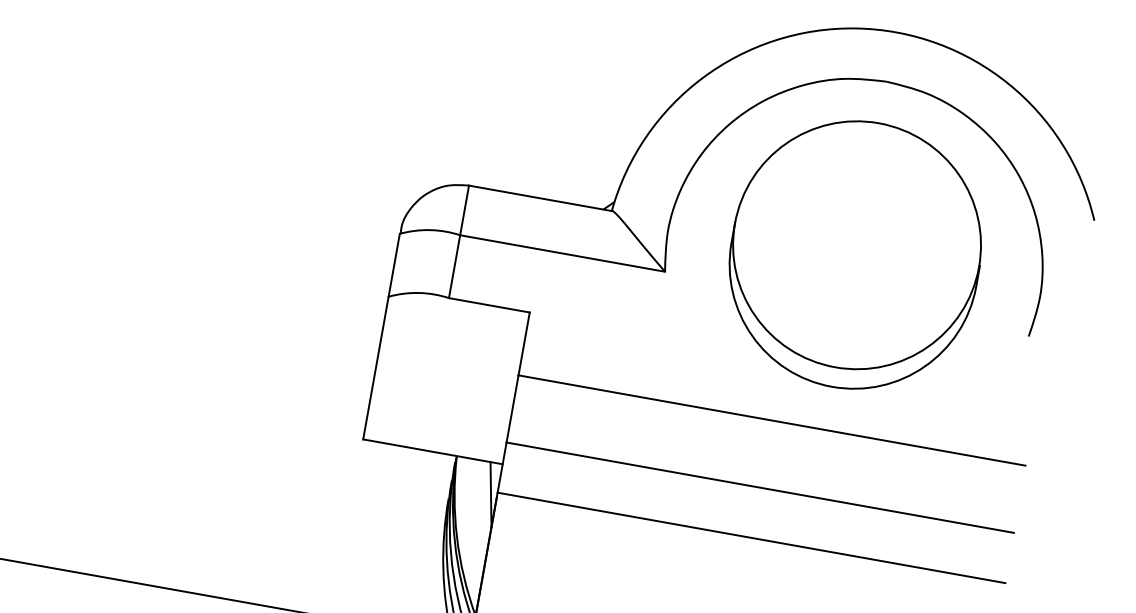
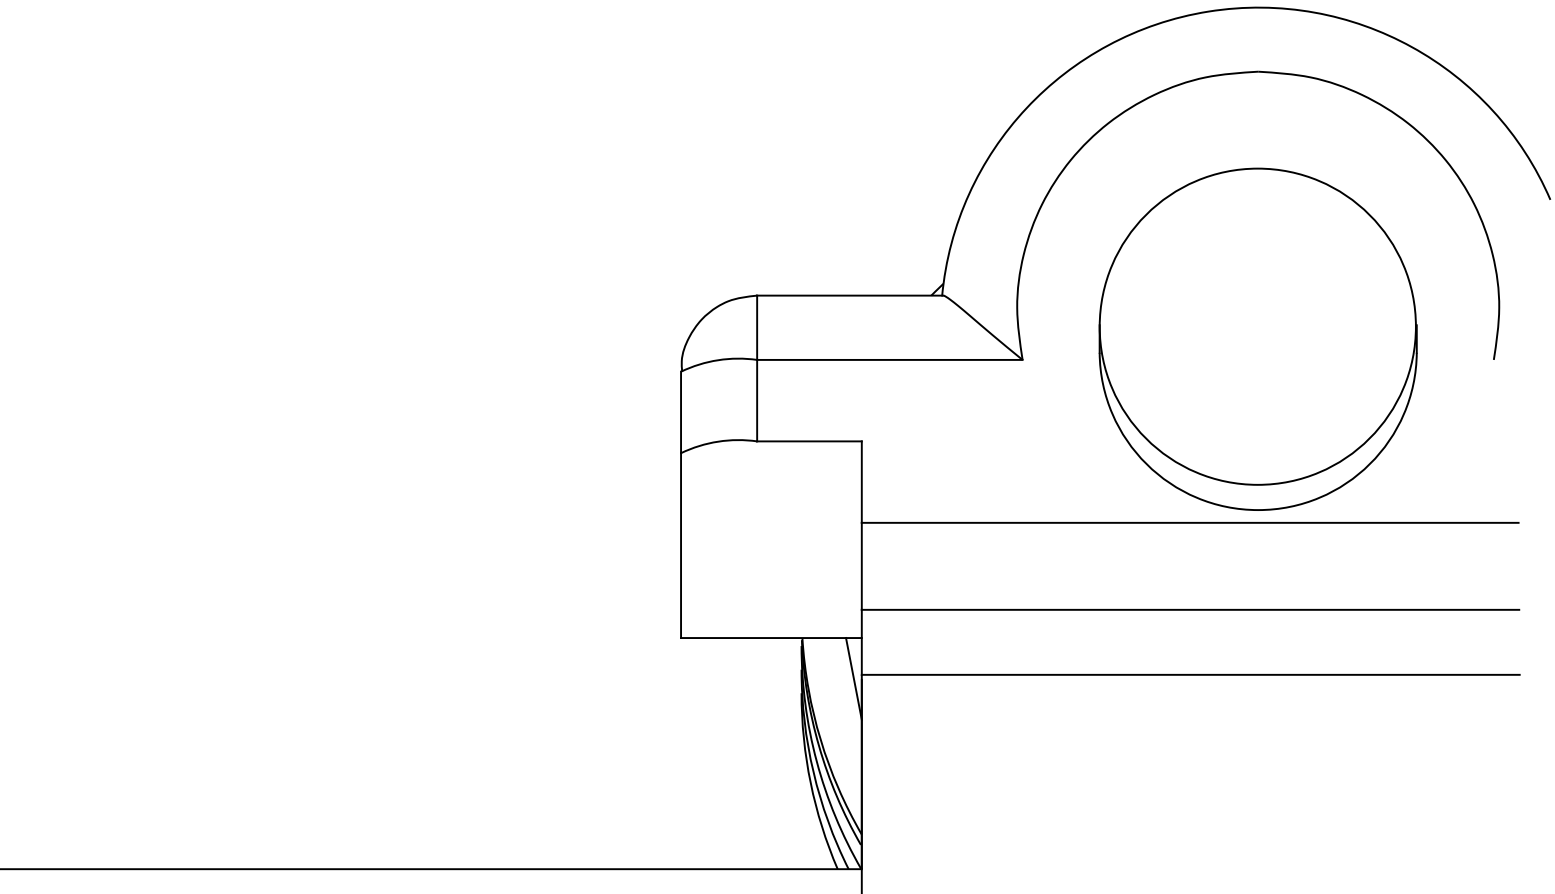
part: (855, 254) -> (1257, 338), moved

